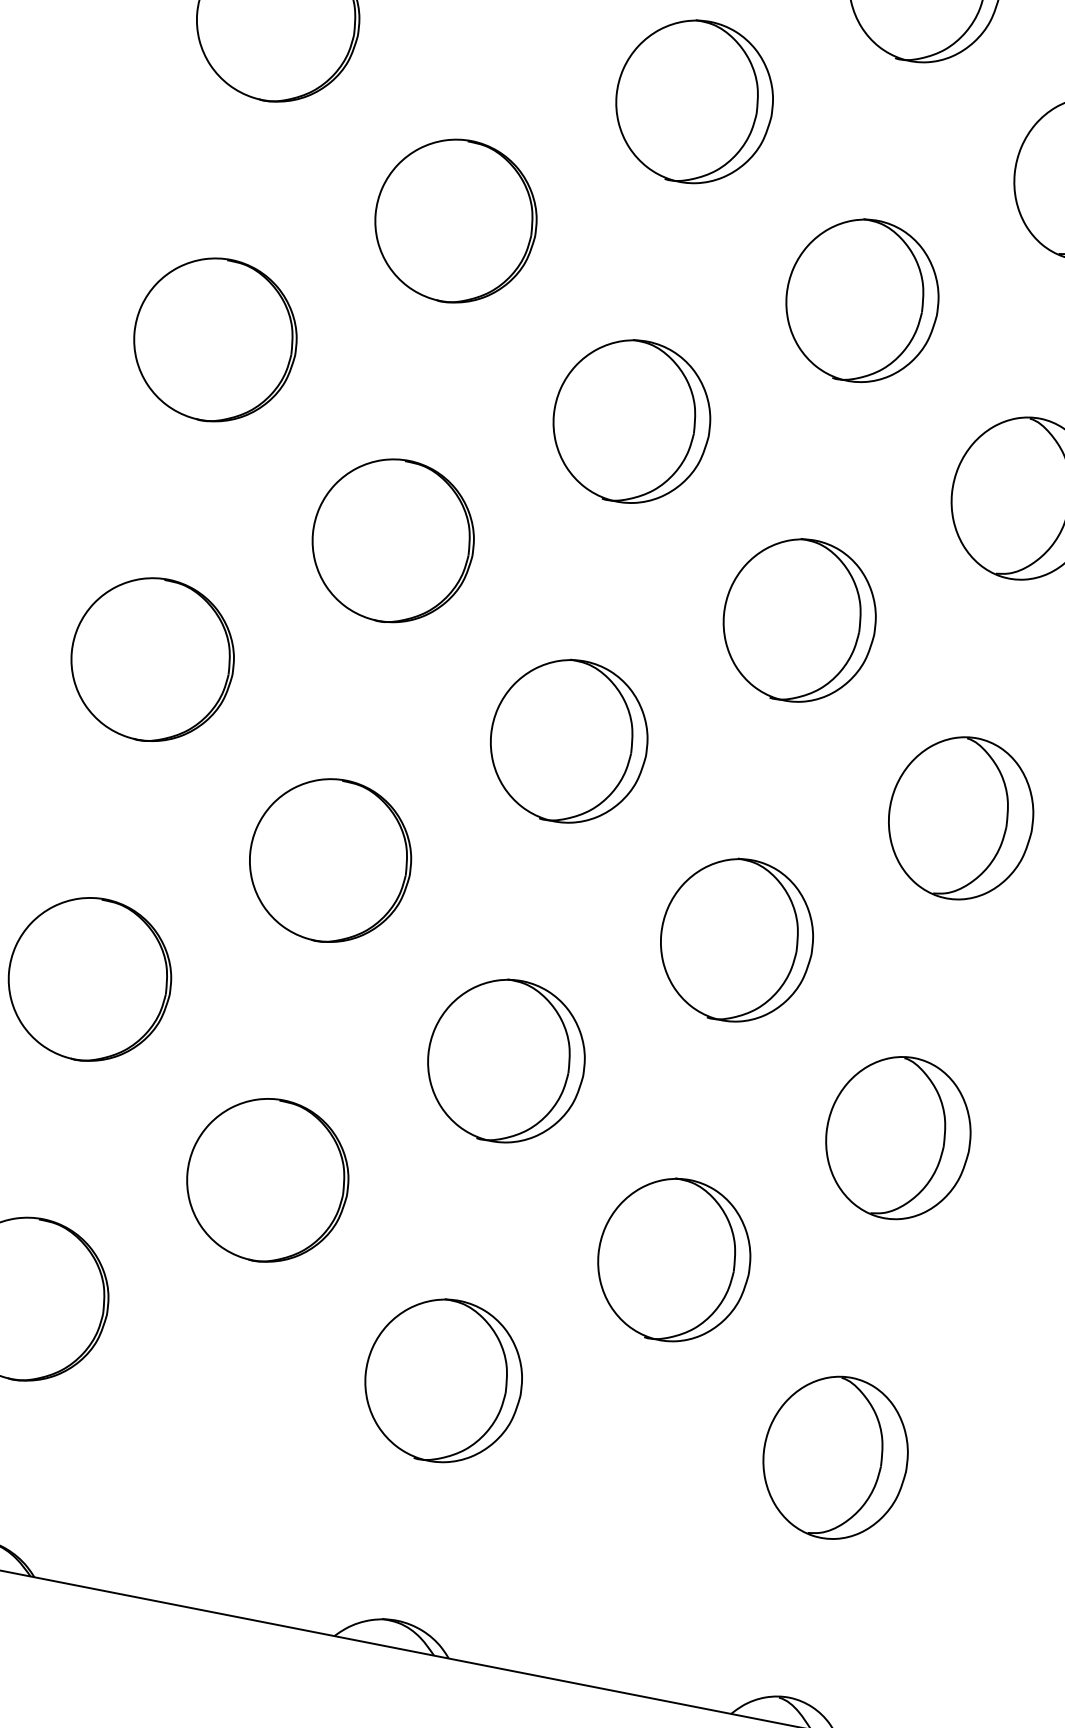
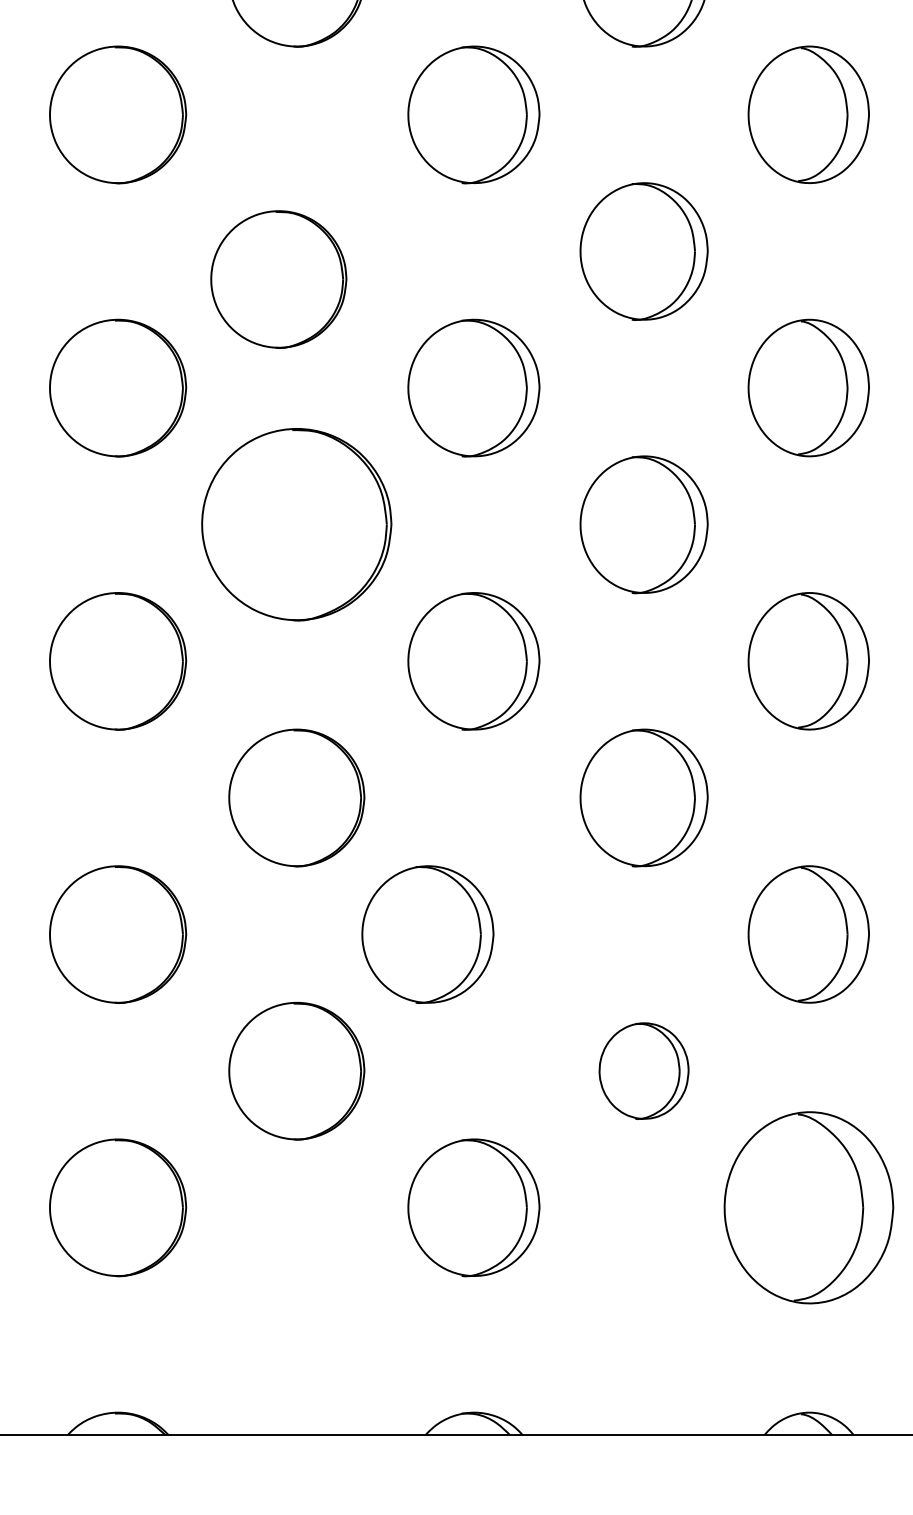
part: (455, 221) -> (278, 279), moved
part: (392, 540) -> (296, 524), size x1.4
part: (505, 1060) -> (427, 934), moved
part: (673, 1259) -> (643, 1070), size x0.7
part: (835, 1457) -> (808, 1207), size x1.4

